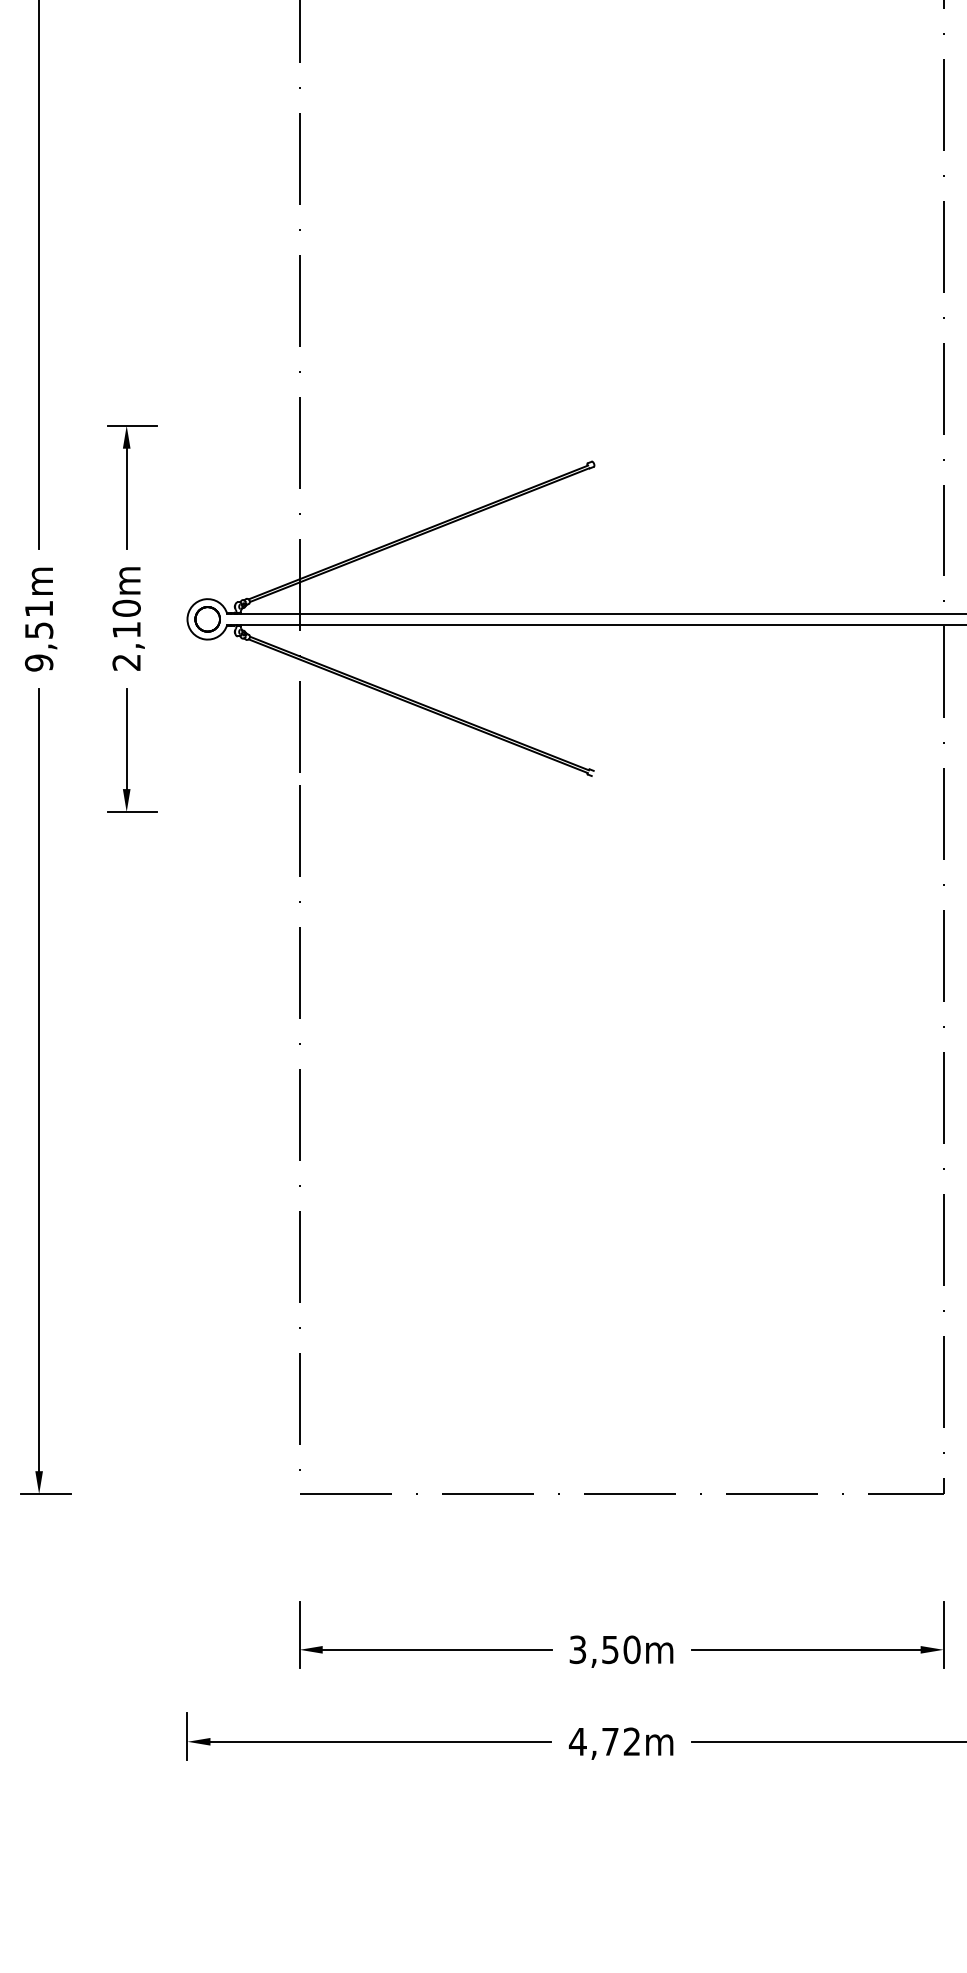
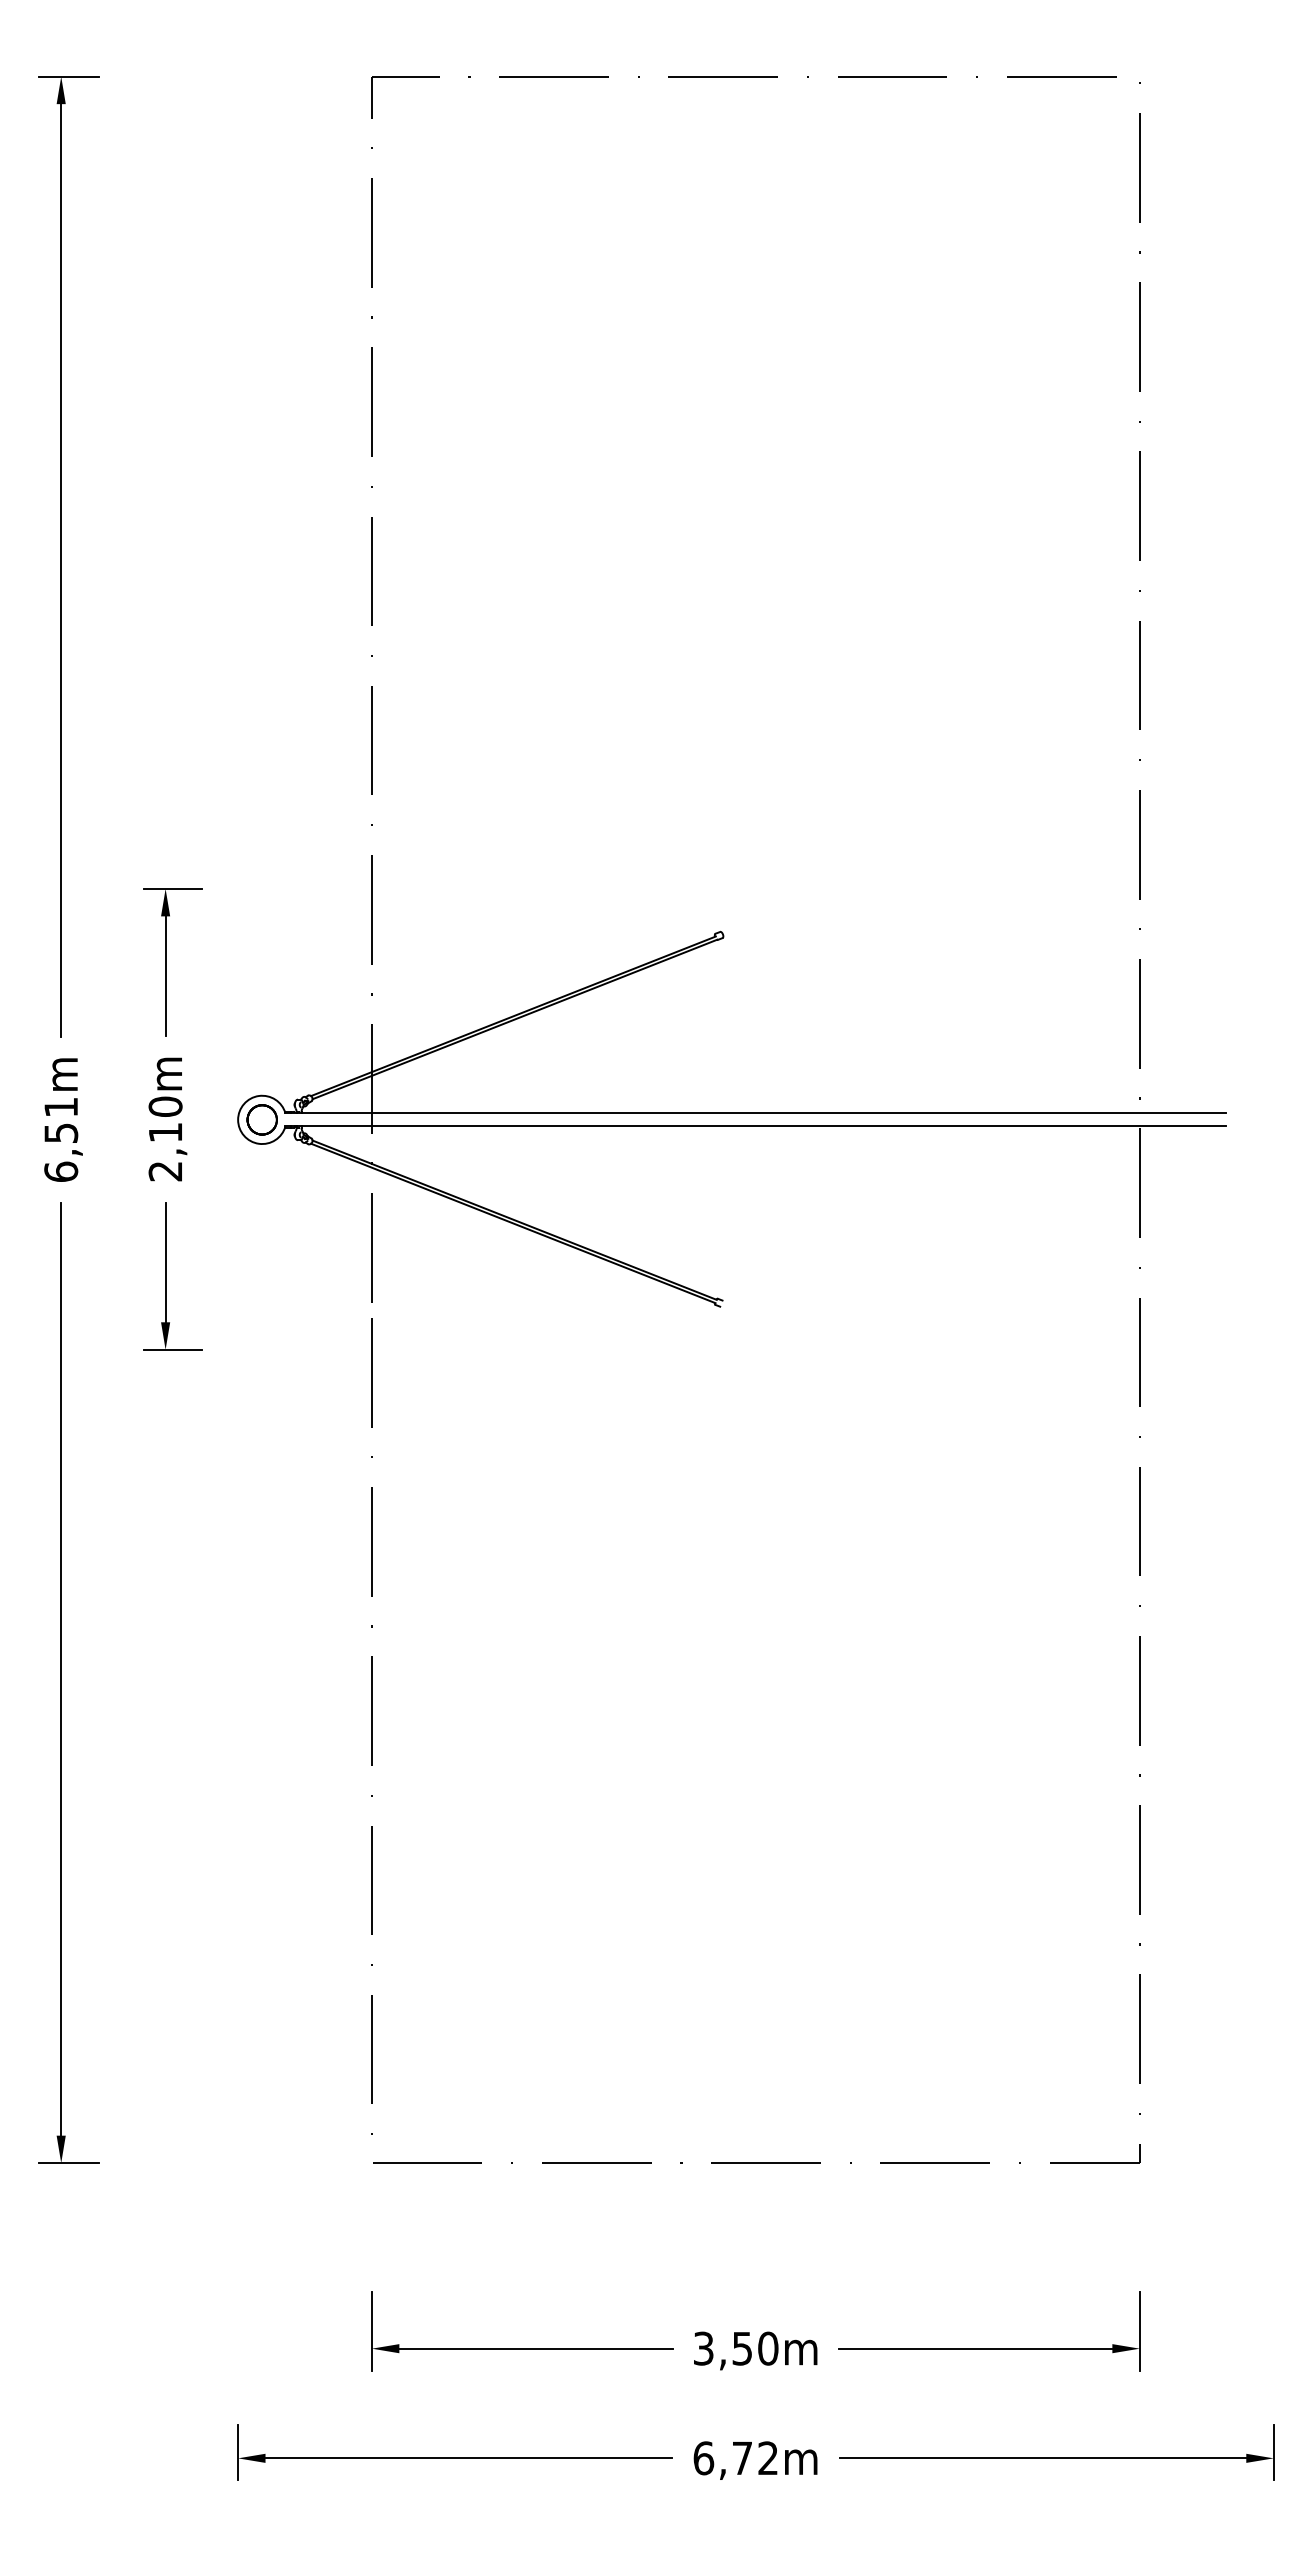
text: (39, 662) -> (61, 1171), 9,51m -> 6,51m
text: (577, 1741) -> (703, 2458), 4,72m -> 6,72m

